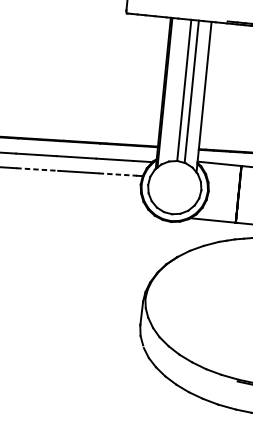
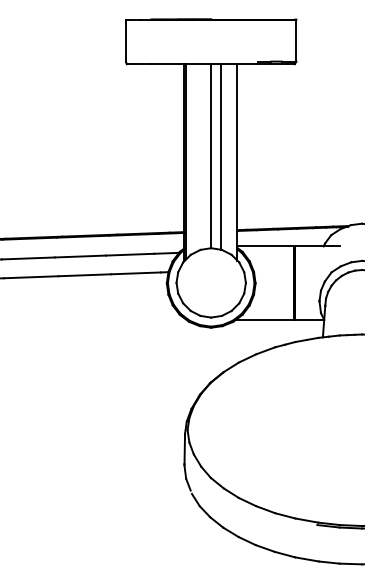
line: (37, 169) -> (31, 277), dashed -> solid
line: (118, 174) -> (136, 273), dashed -> solid

